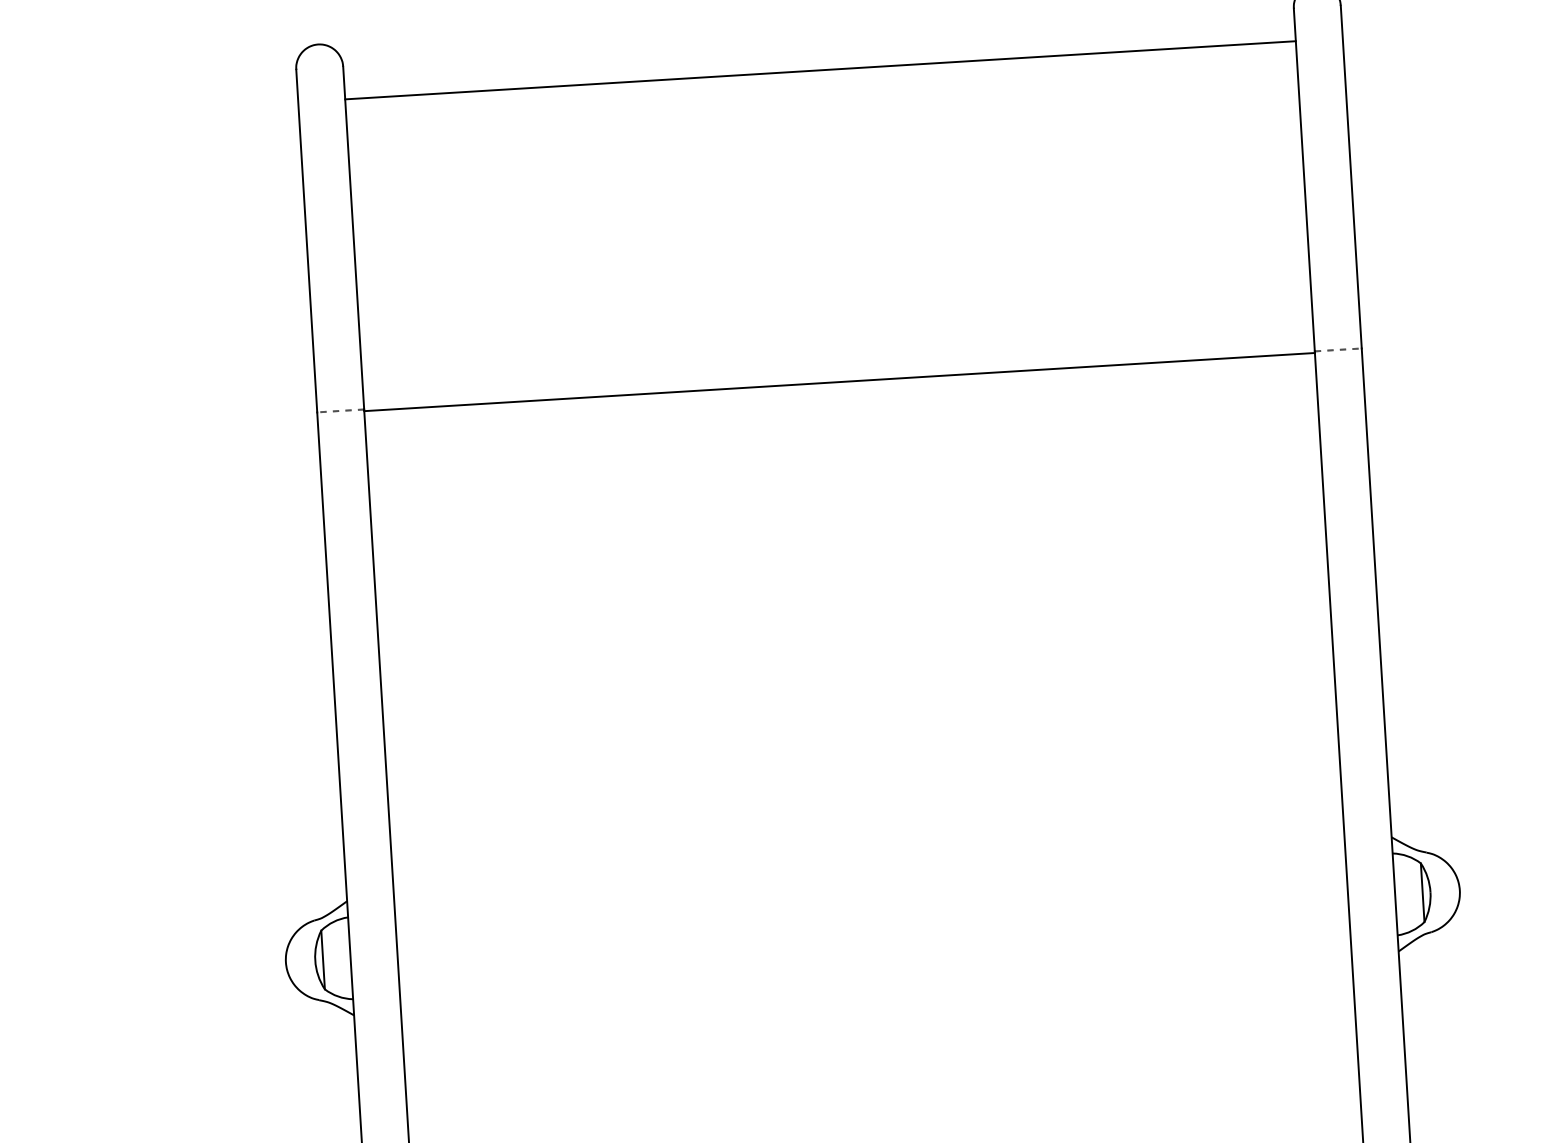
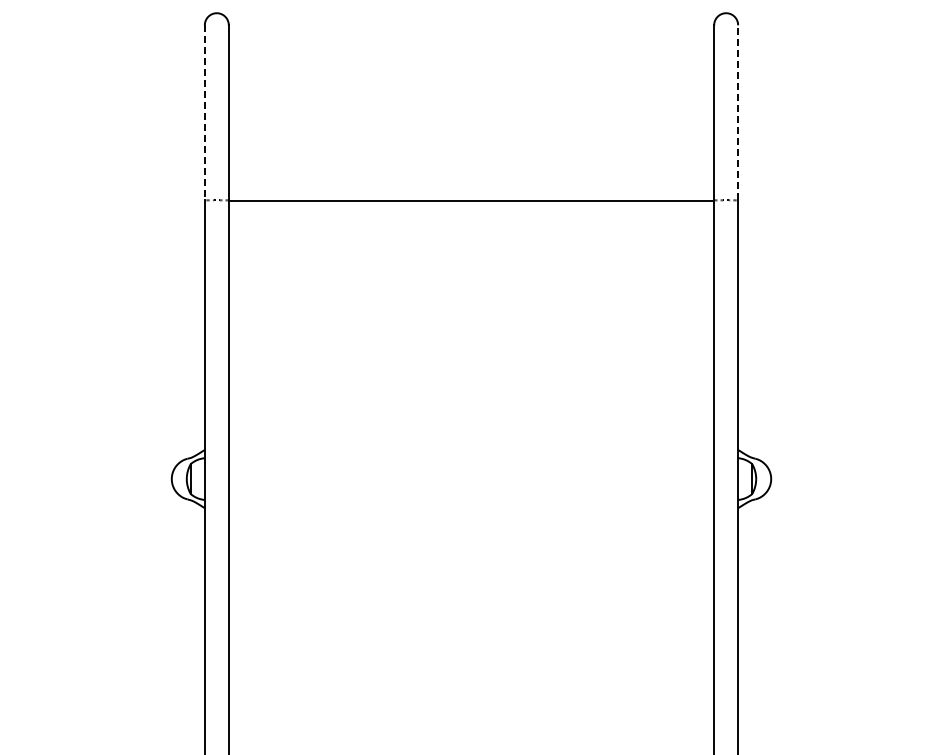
line: (820, 69) -> (471, 41), removed
line: (1351, 176) -> (738, 112), solid -> dashed
line: (306, 240) -> (204, 112), solid -> dashed

